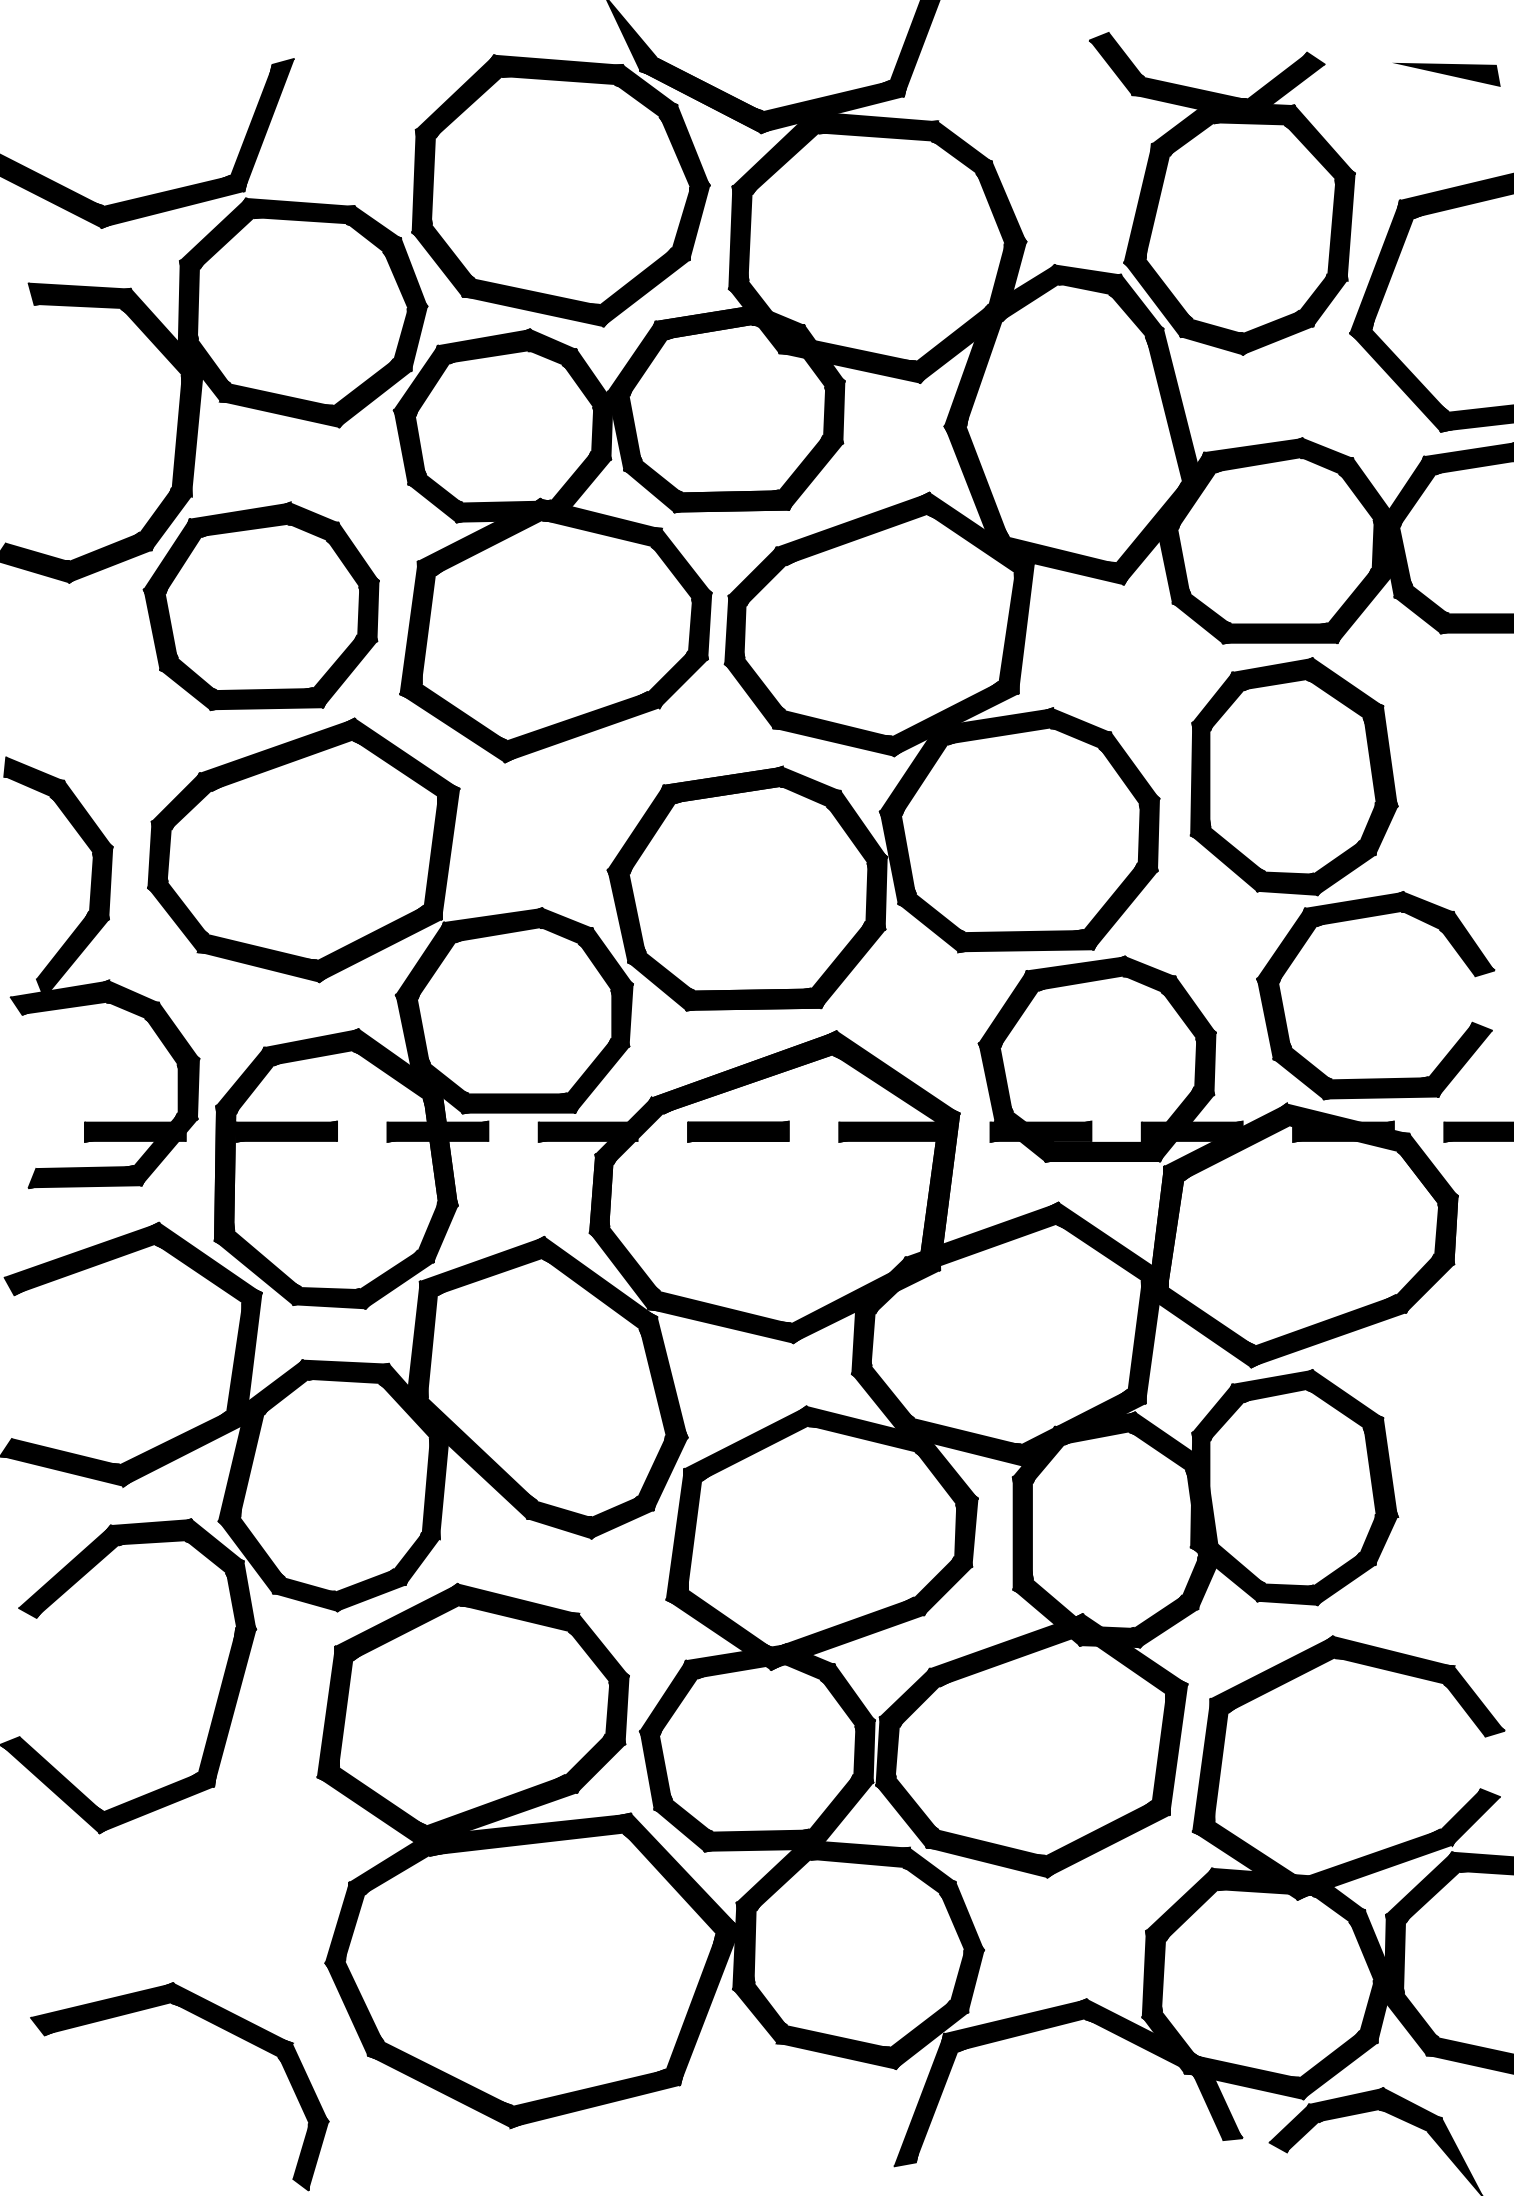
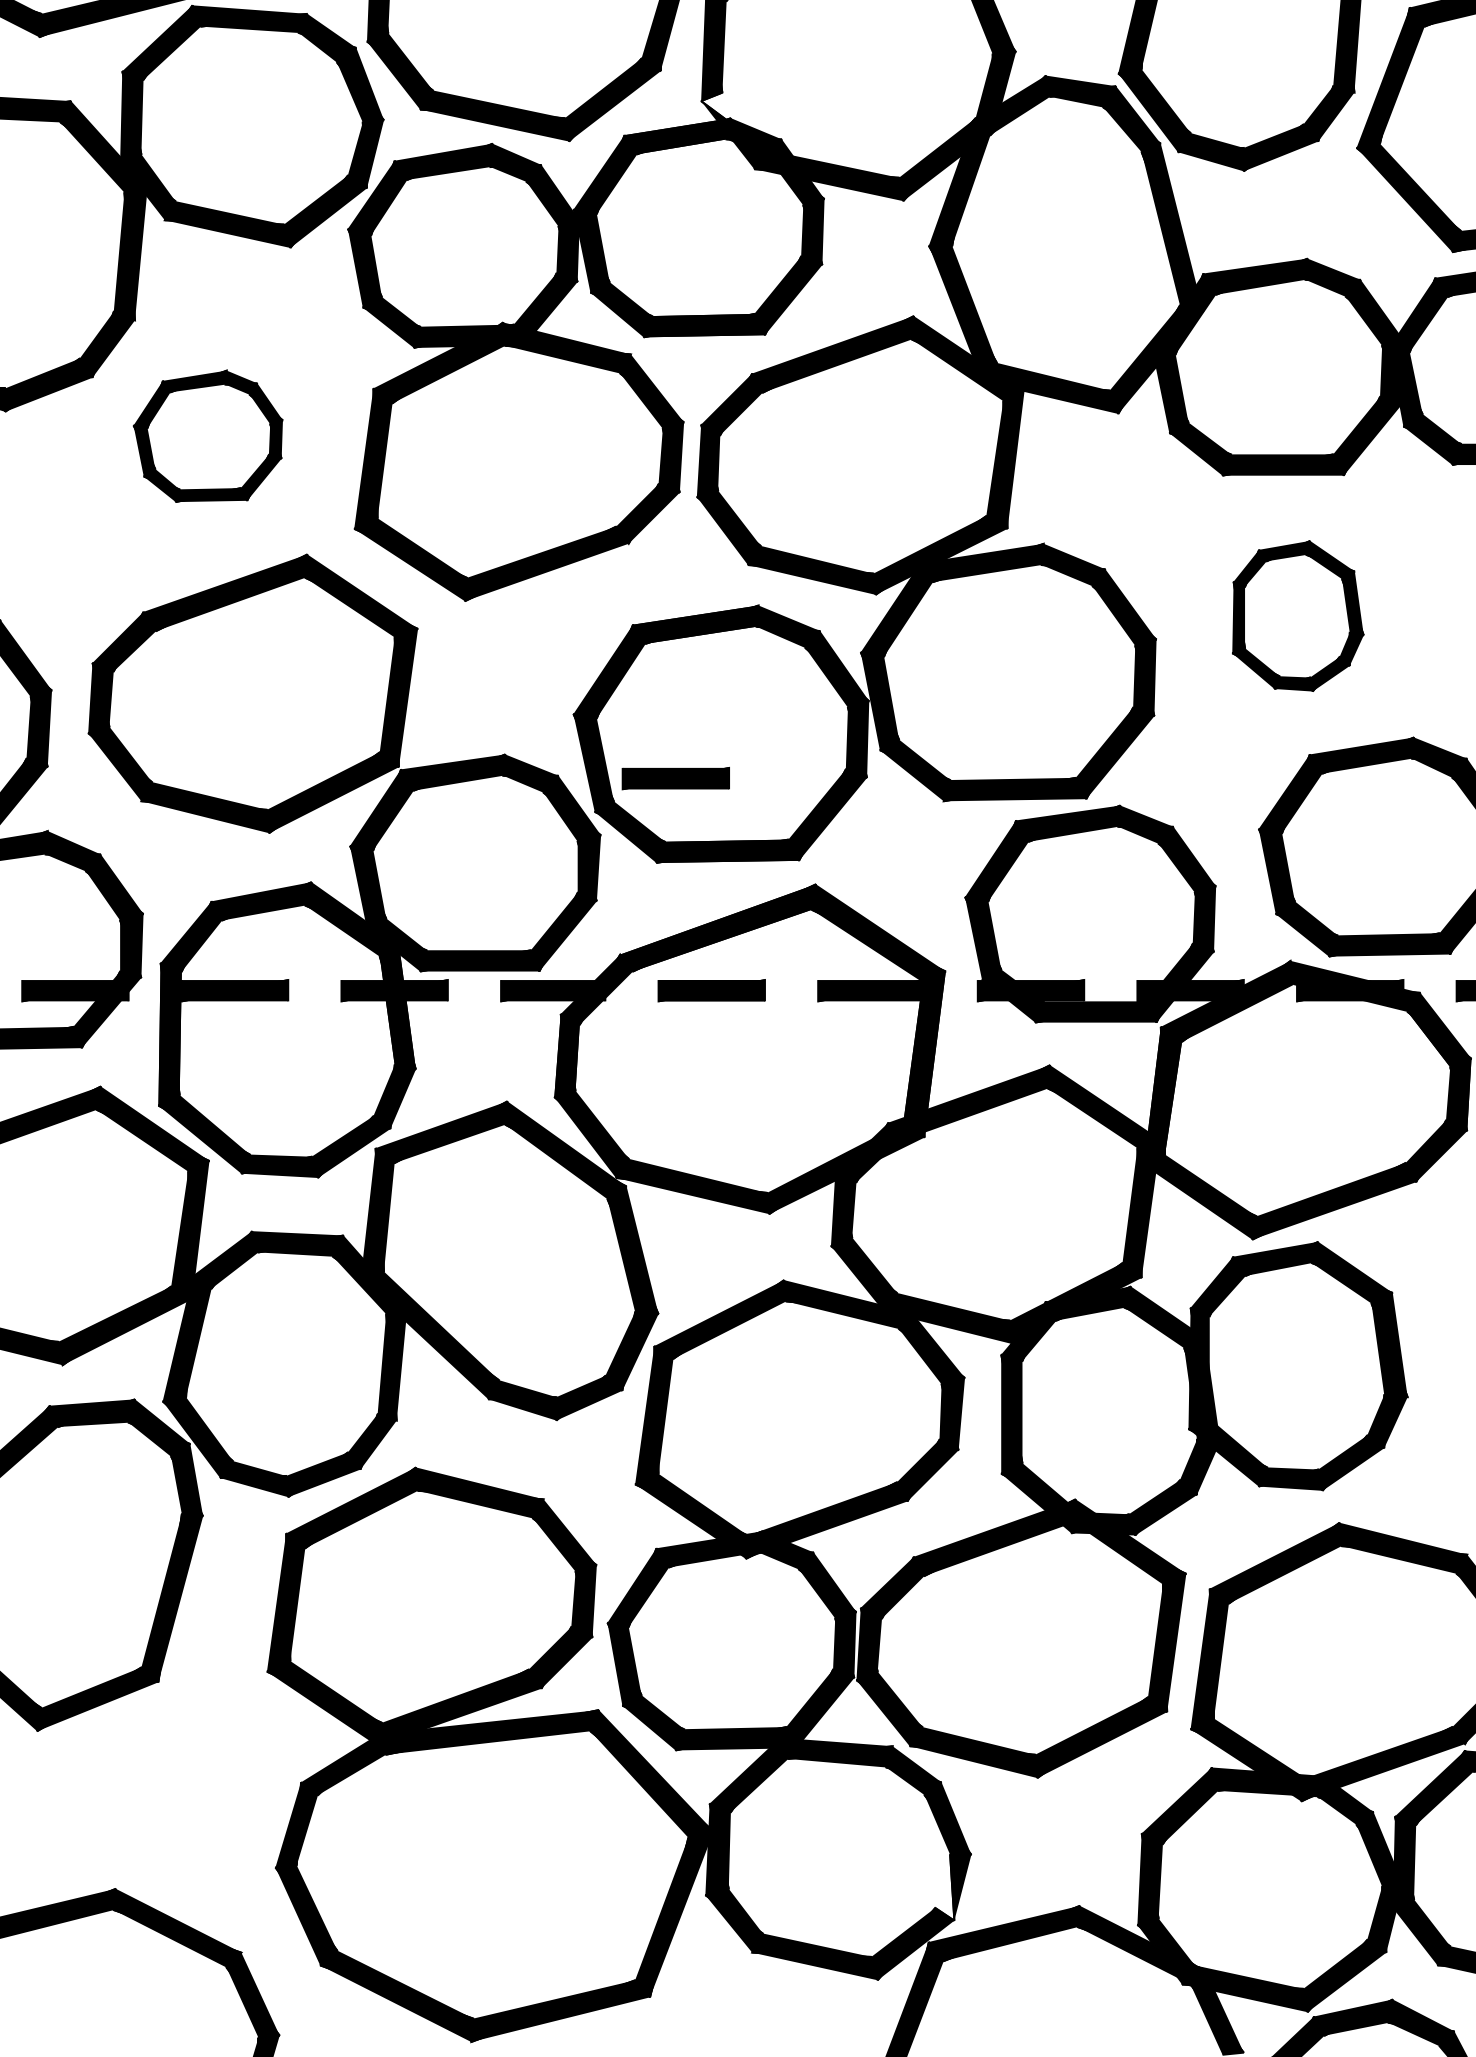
fill: (759, 307) -> (734, 120), removed
part: (260, 606) -> (207, 436), size x0.6
part: (1293, 776) -> (1297, 615), size x0.6
part: (704, 930) -> (675, 778), added
fill: (959, 1981) -> (945, 1887), removed

